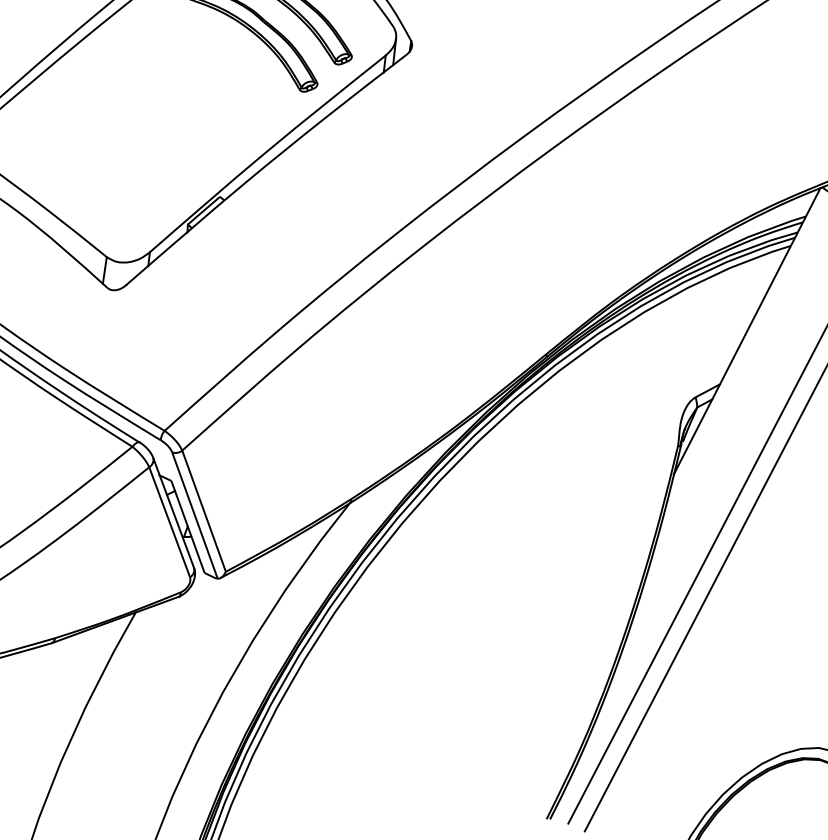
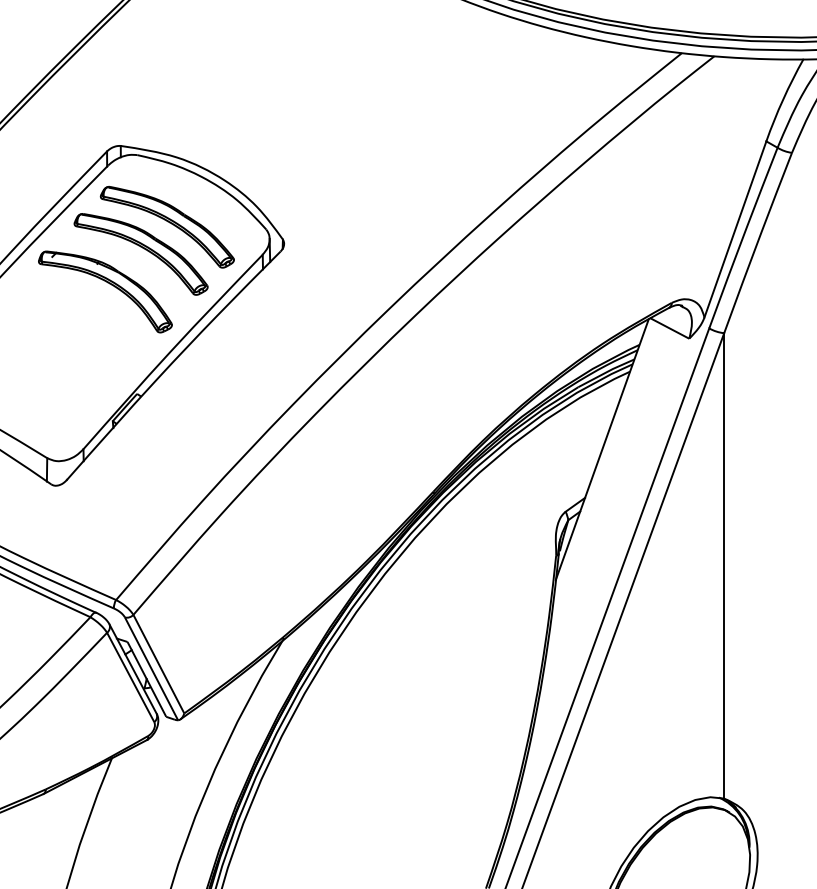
part: (204, 66) -> (109, 284), added

